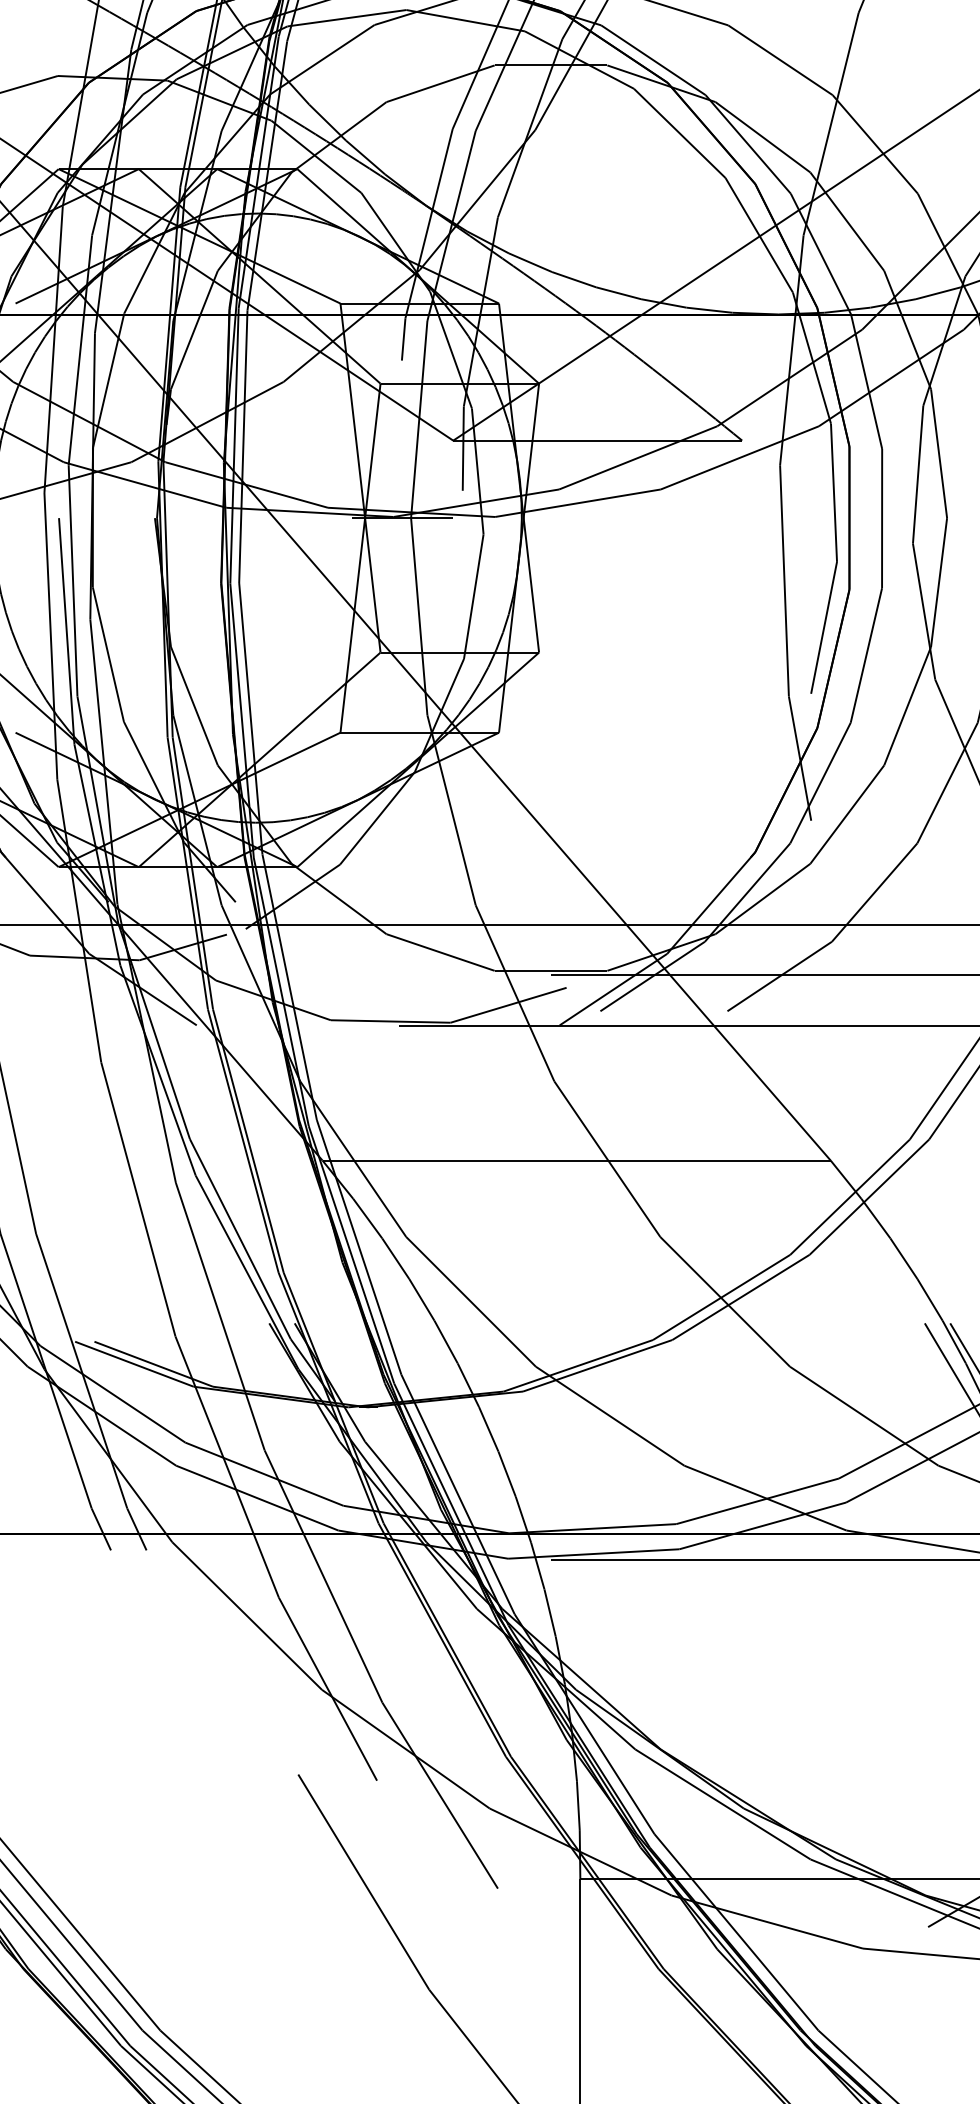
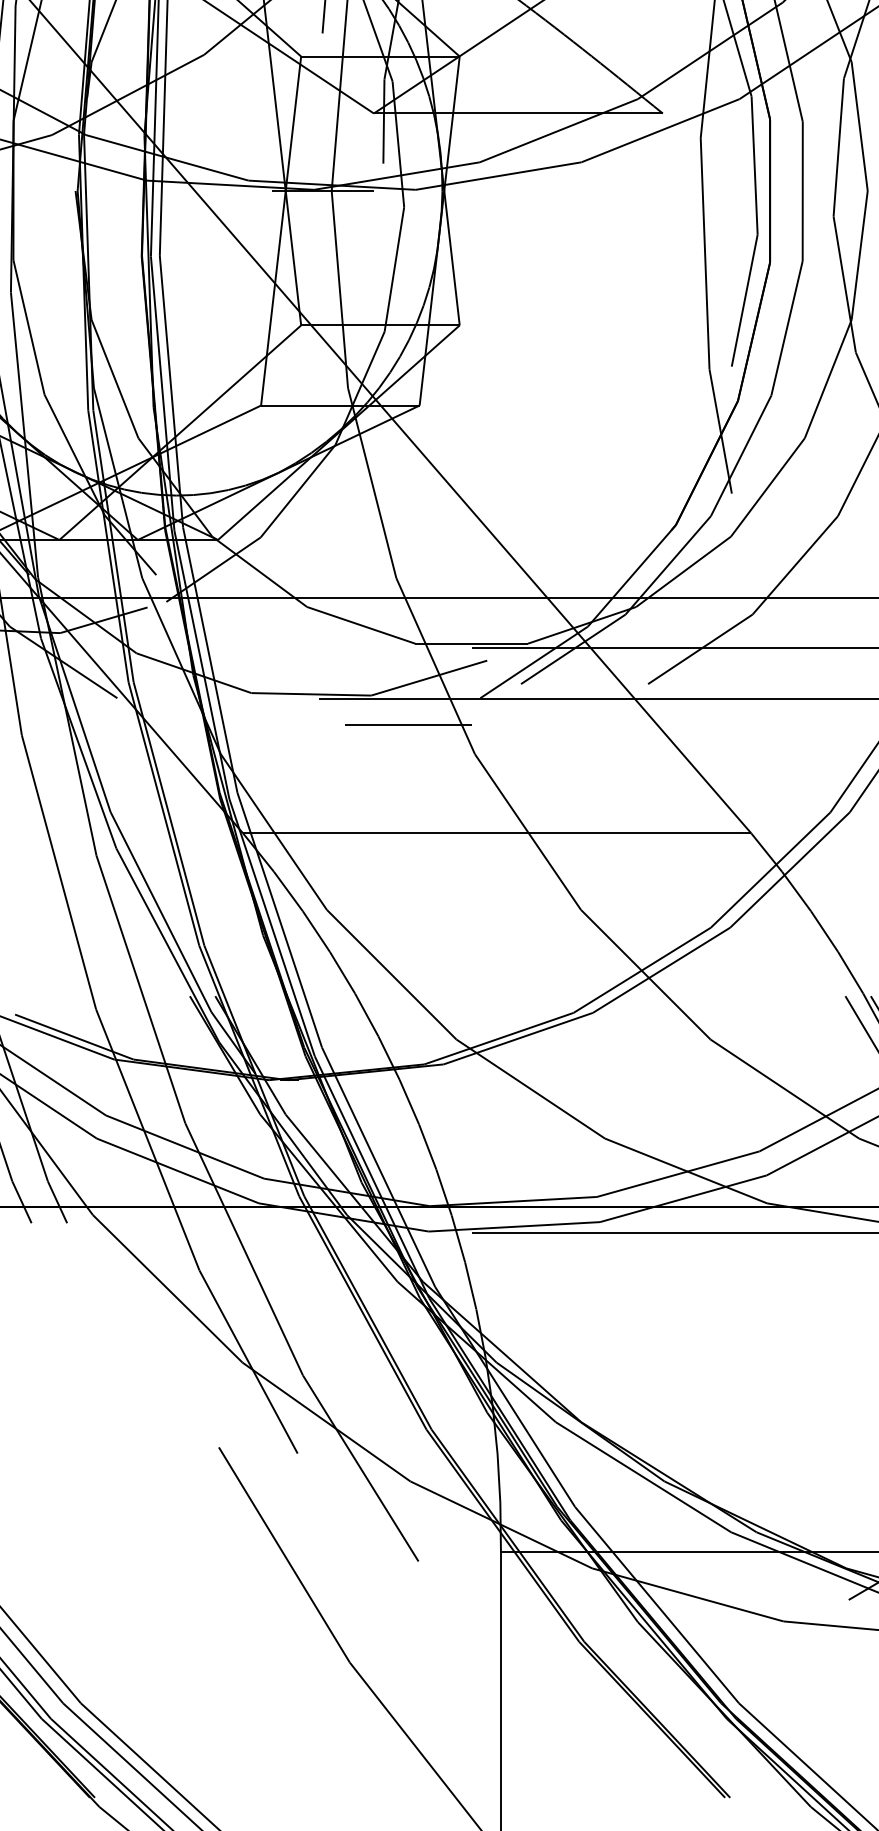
line: (487, 1051) -> (408, 724), added

